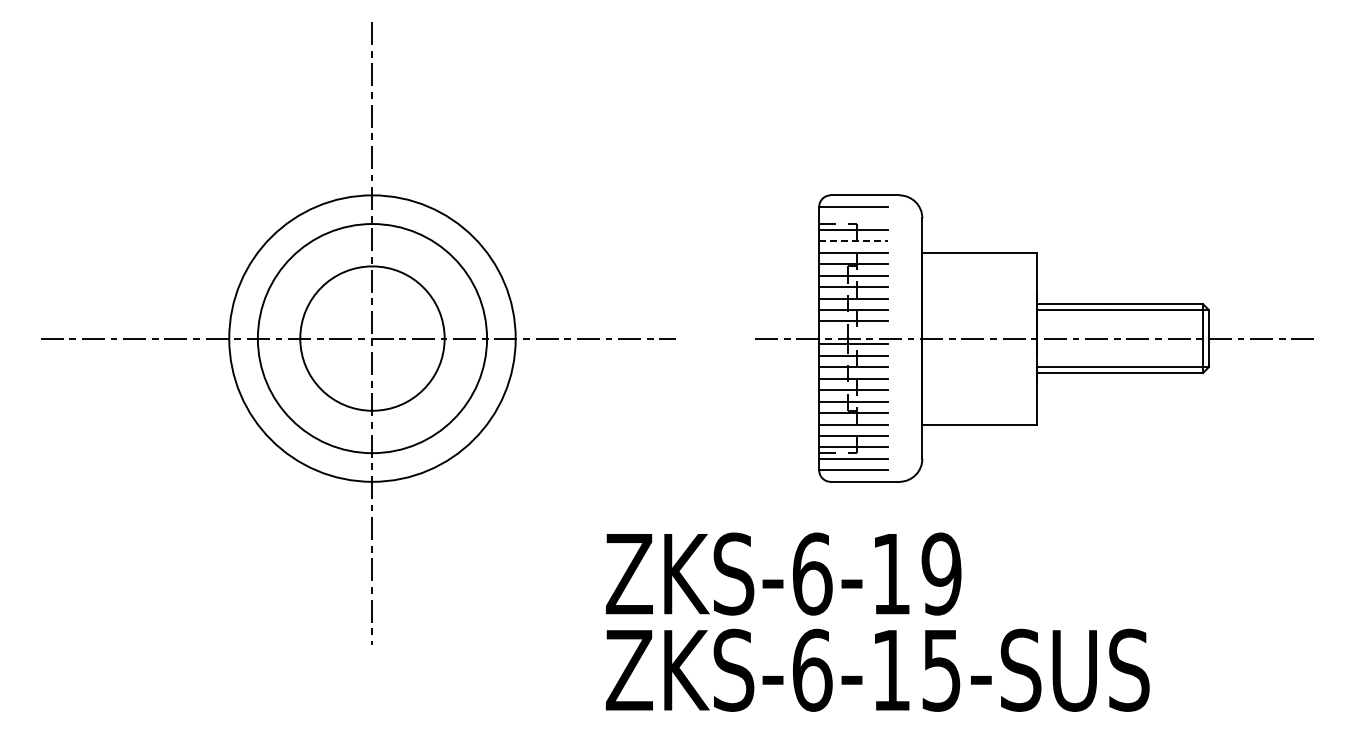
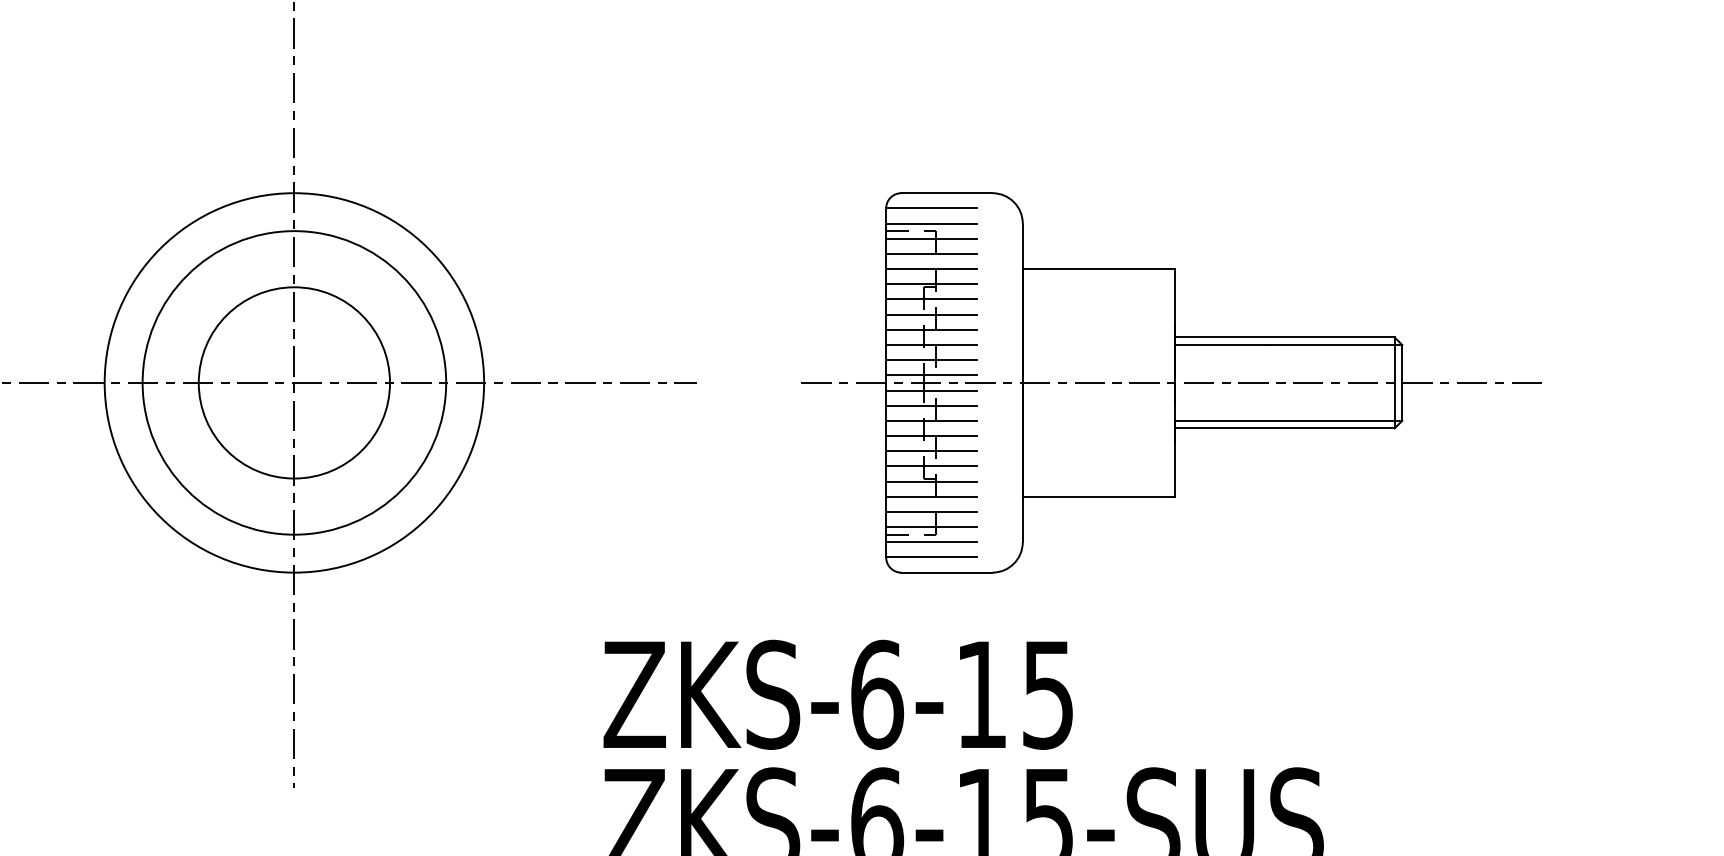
line: (853, 218) -> (931, 223), added
line: (854, 241) -> (932, 254), dashed -> solid
line: (853, 332) -> (931, 374), added
text: (941, 573) -> (1048, 694), ZKS-6-19 -> ZKS-6-15

